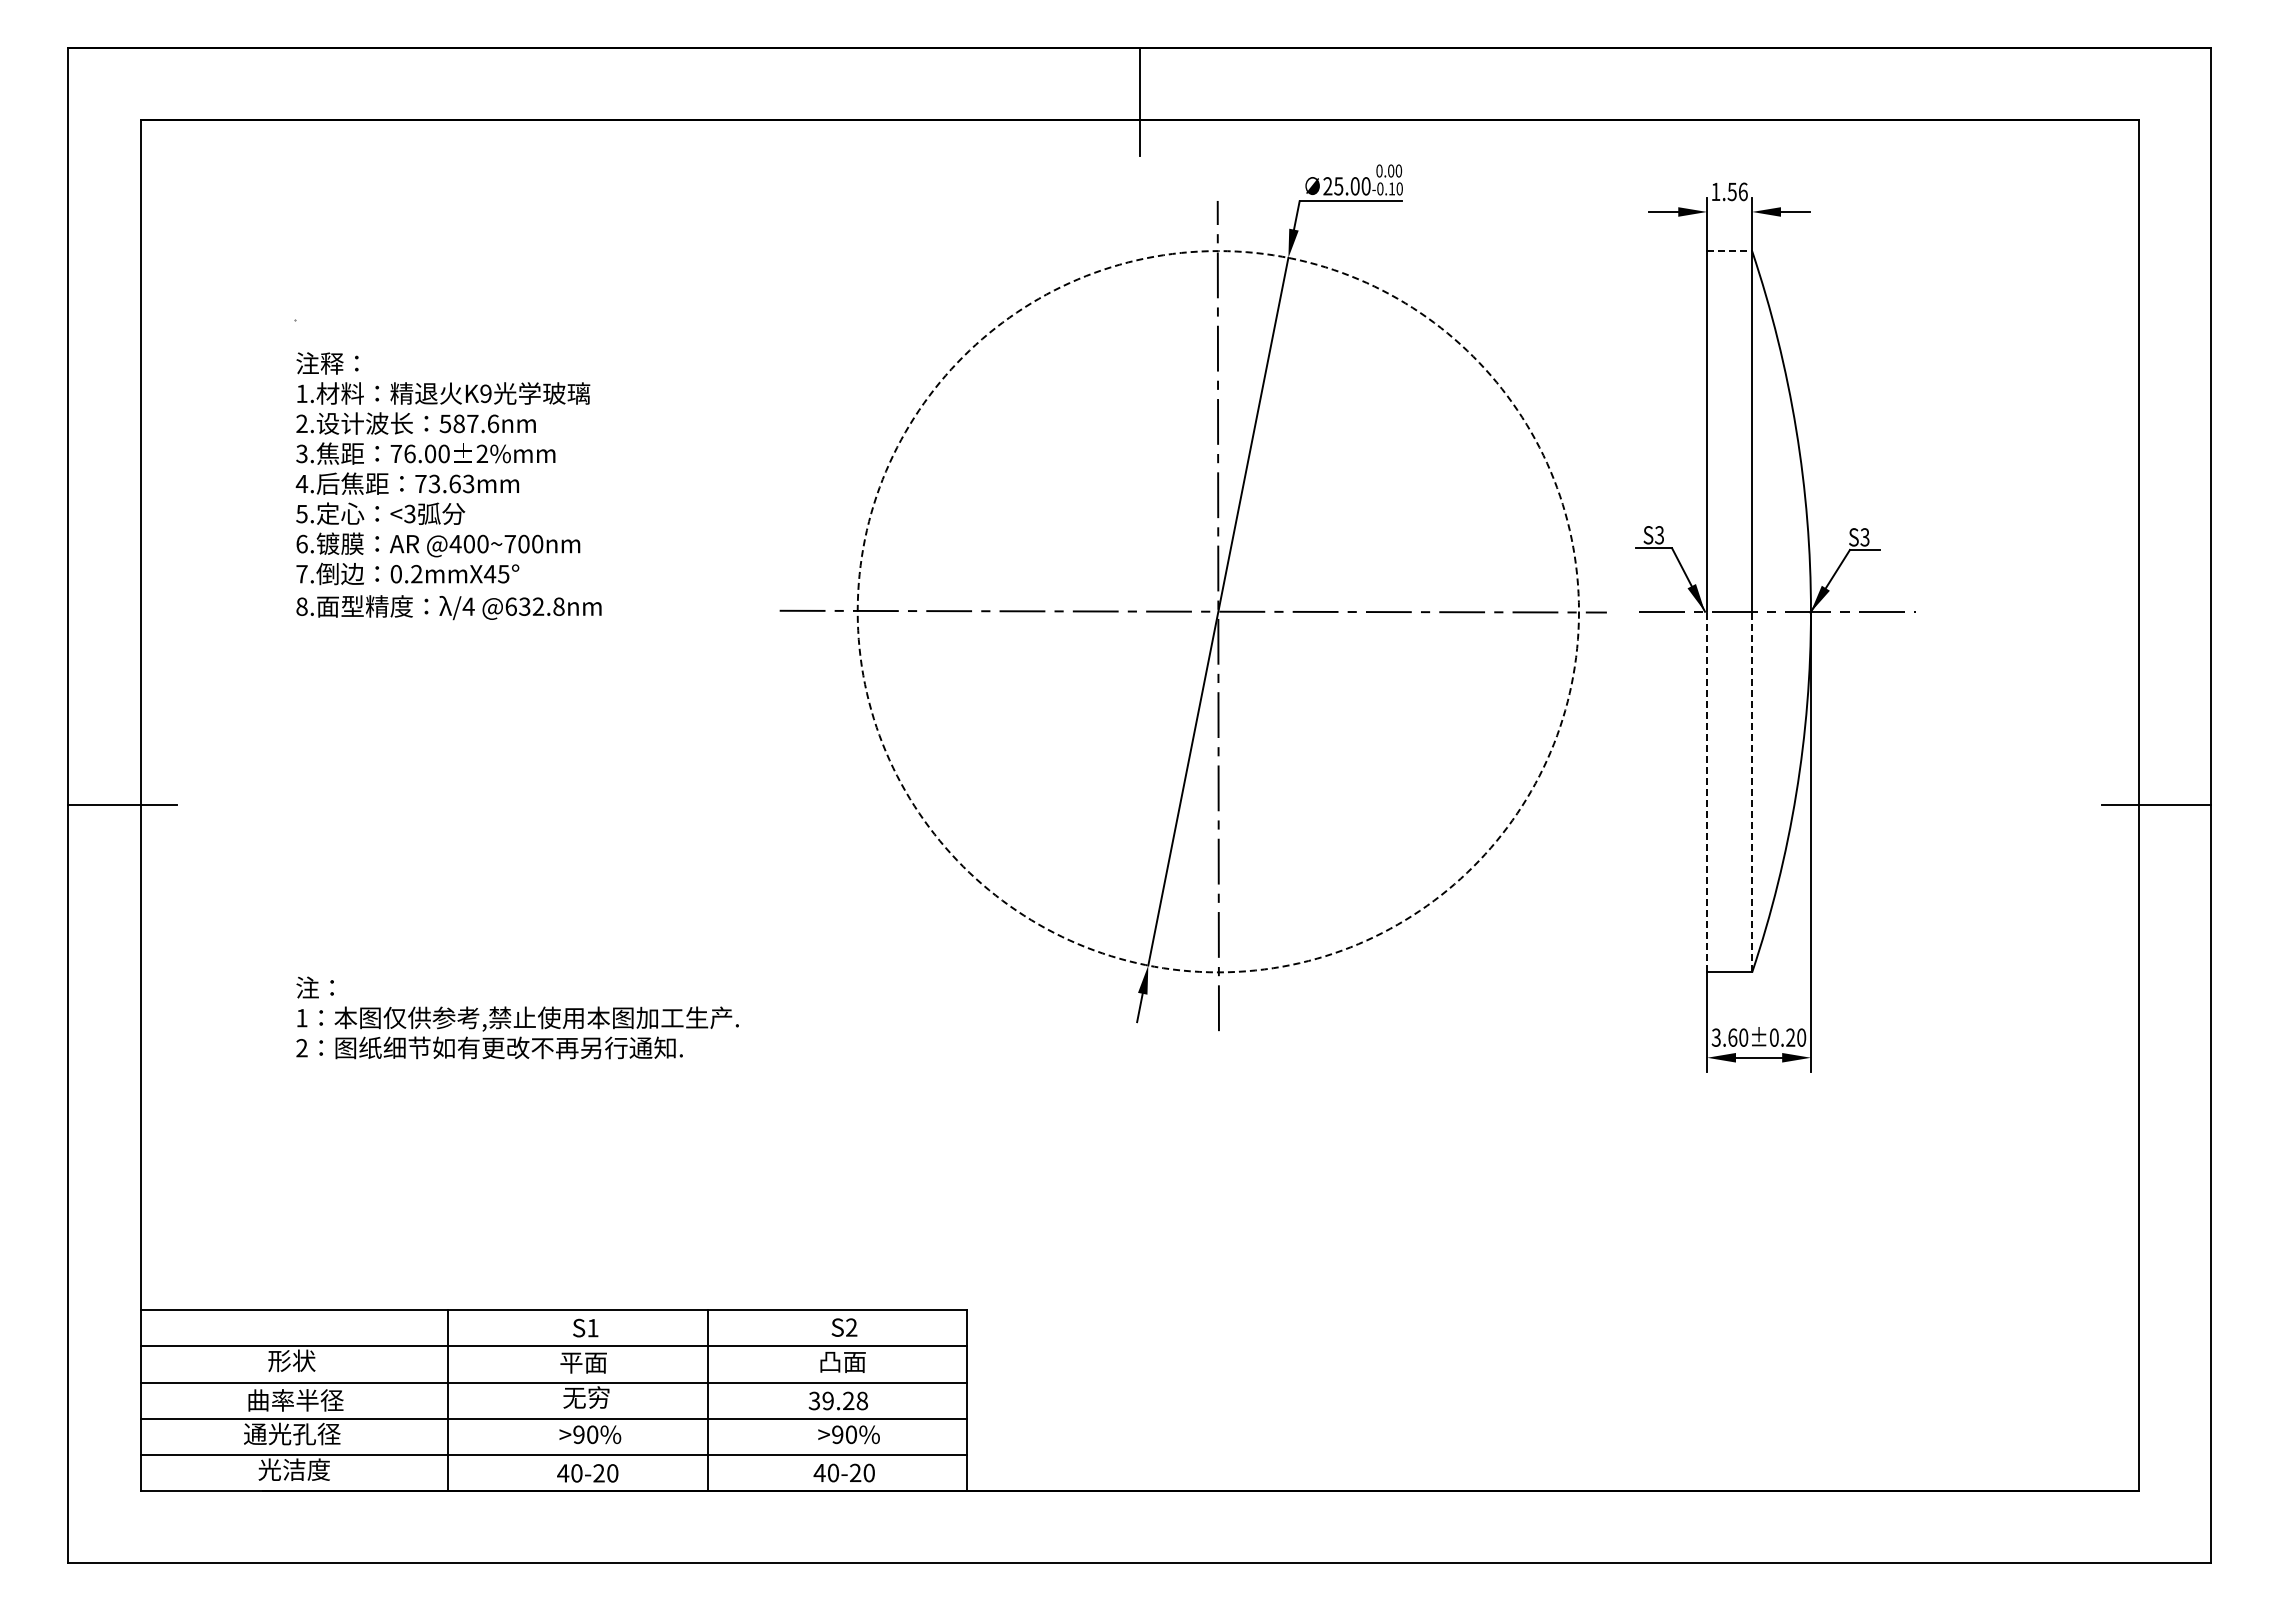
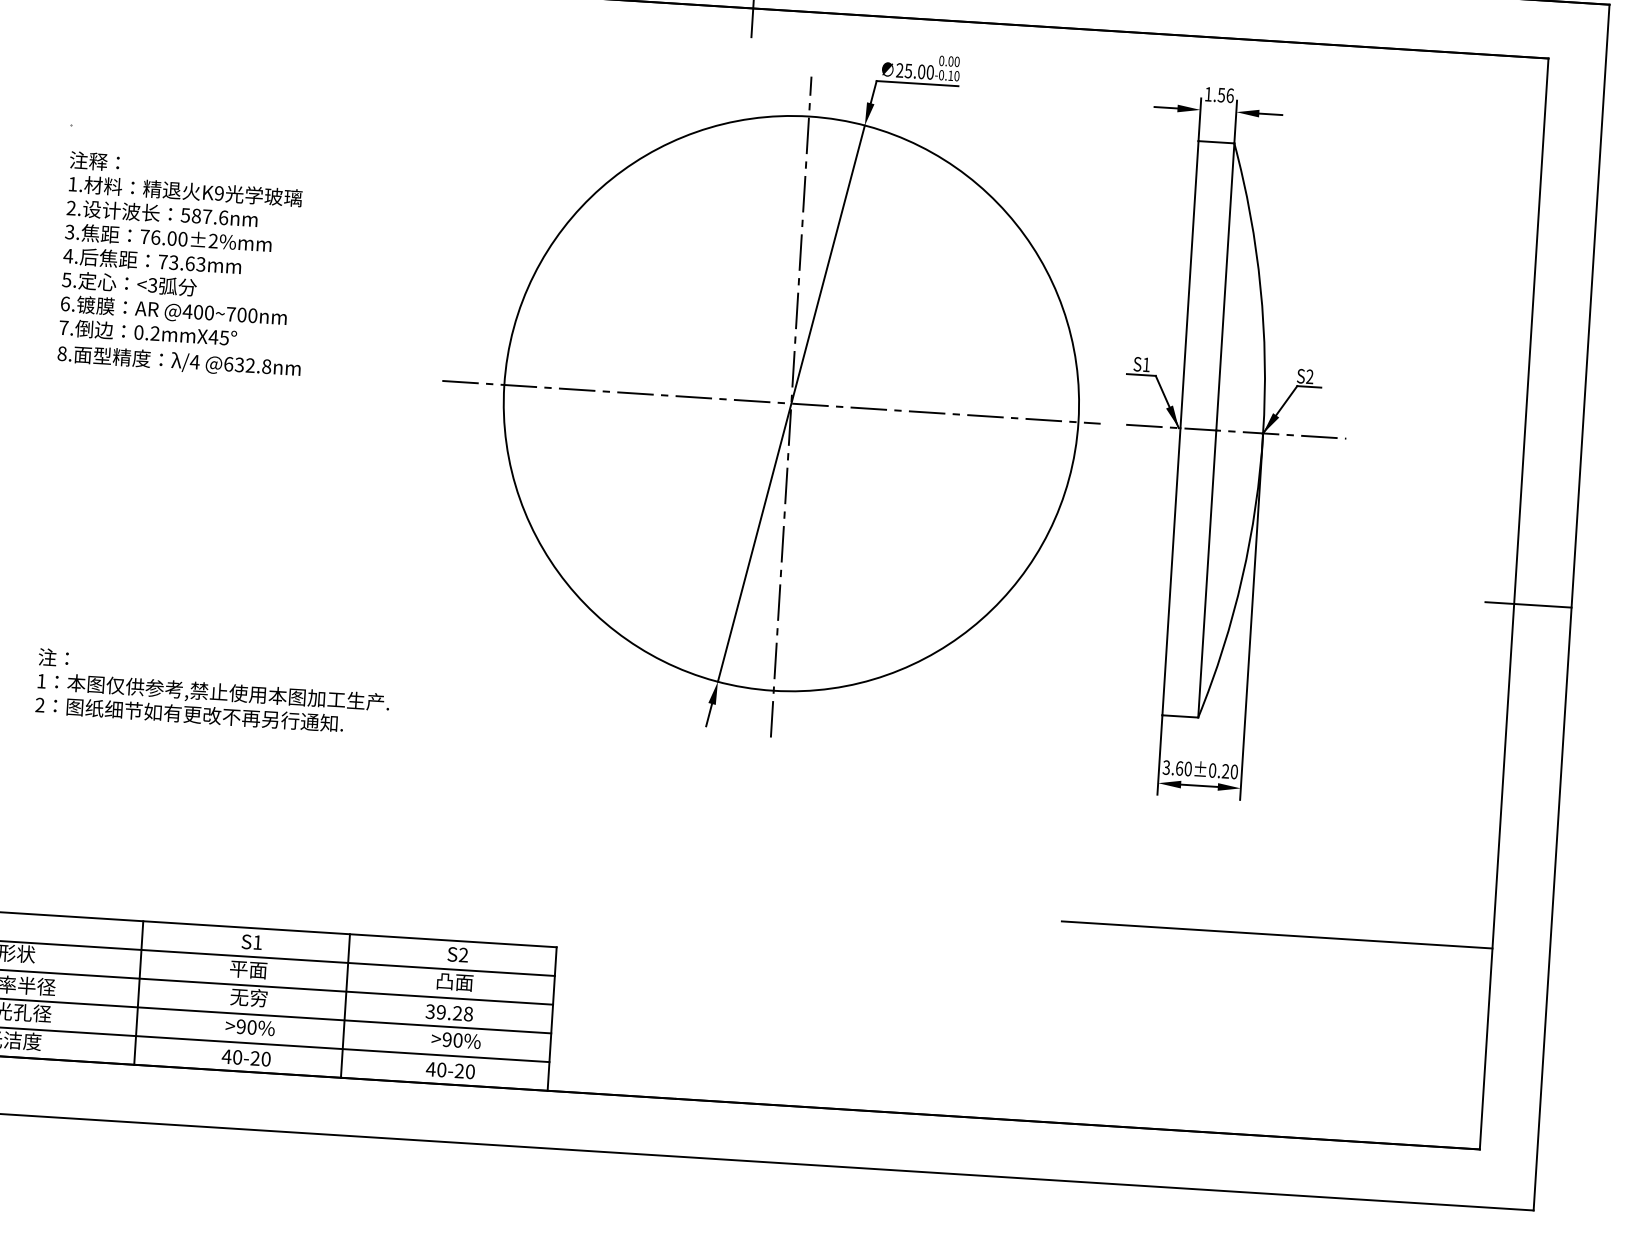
line: (1729, 251) -> (1216, 142), dashed -> solid
text: (1659, 535) -> (1146, 365), S3 -> S1
text: (1864, 537) -> (1309, 376), S3 -> S2
circle: (1218, 611) -> (791, 403), dashed -> solid
line: (1707, 791) -> (1171, 571), dashed -> solid
line: (1752, 791) -> (1207, 573), dashed -> solid
line: (1867, 1238) -> (1276, 935), added

